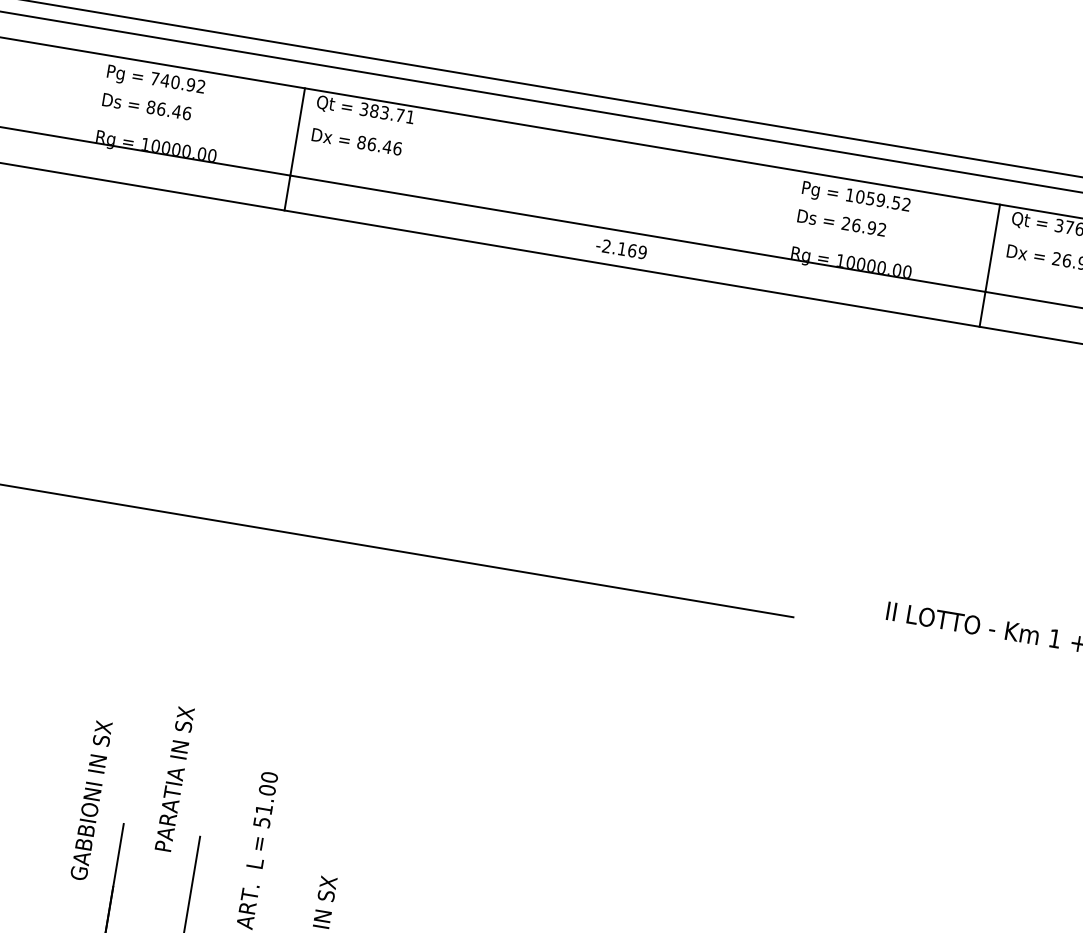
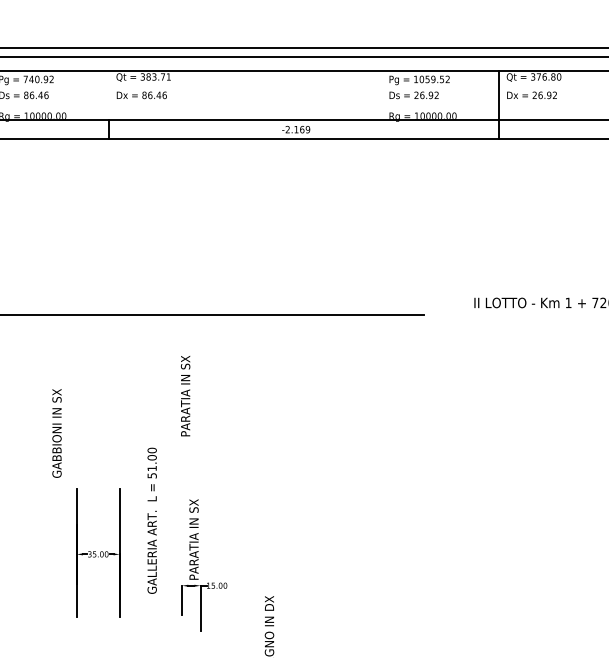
line: (297, 130) -> (108, 94), removed
text: (174, 779) -> (185, 396), moved
text: (90, 800) -> (56, 433), moved

